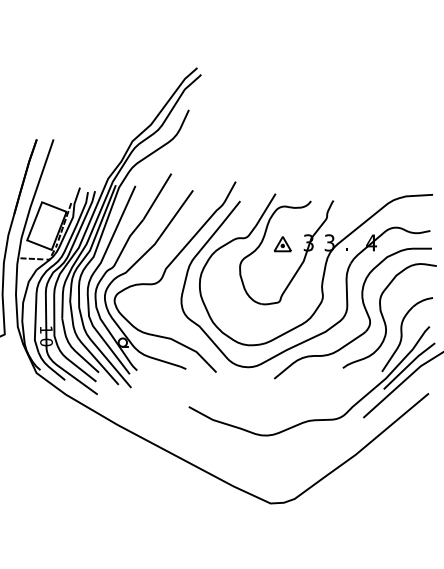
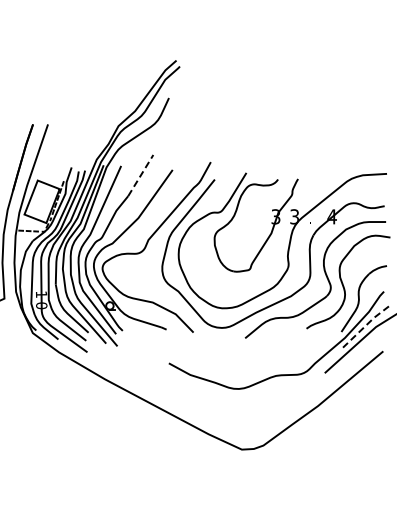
line: (158, 196) -> (141, 175), solid -> dashed
part: (282, 244) -> (252, 218), removed
line: (408, 364) -> (365, 325), solid -> dashed

